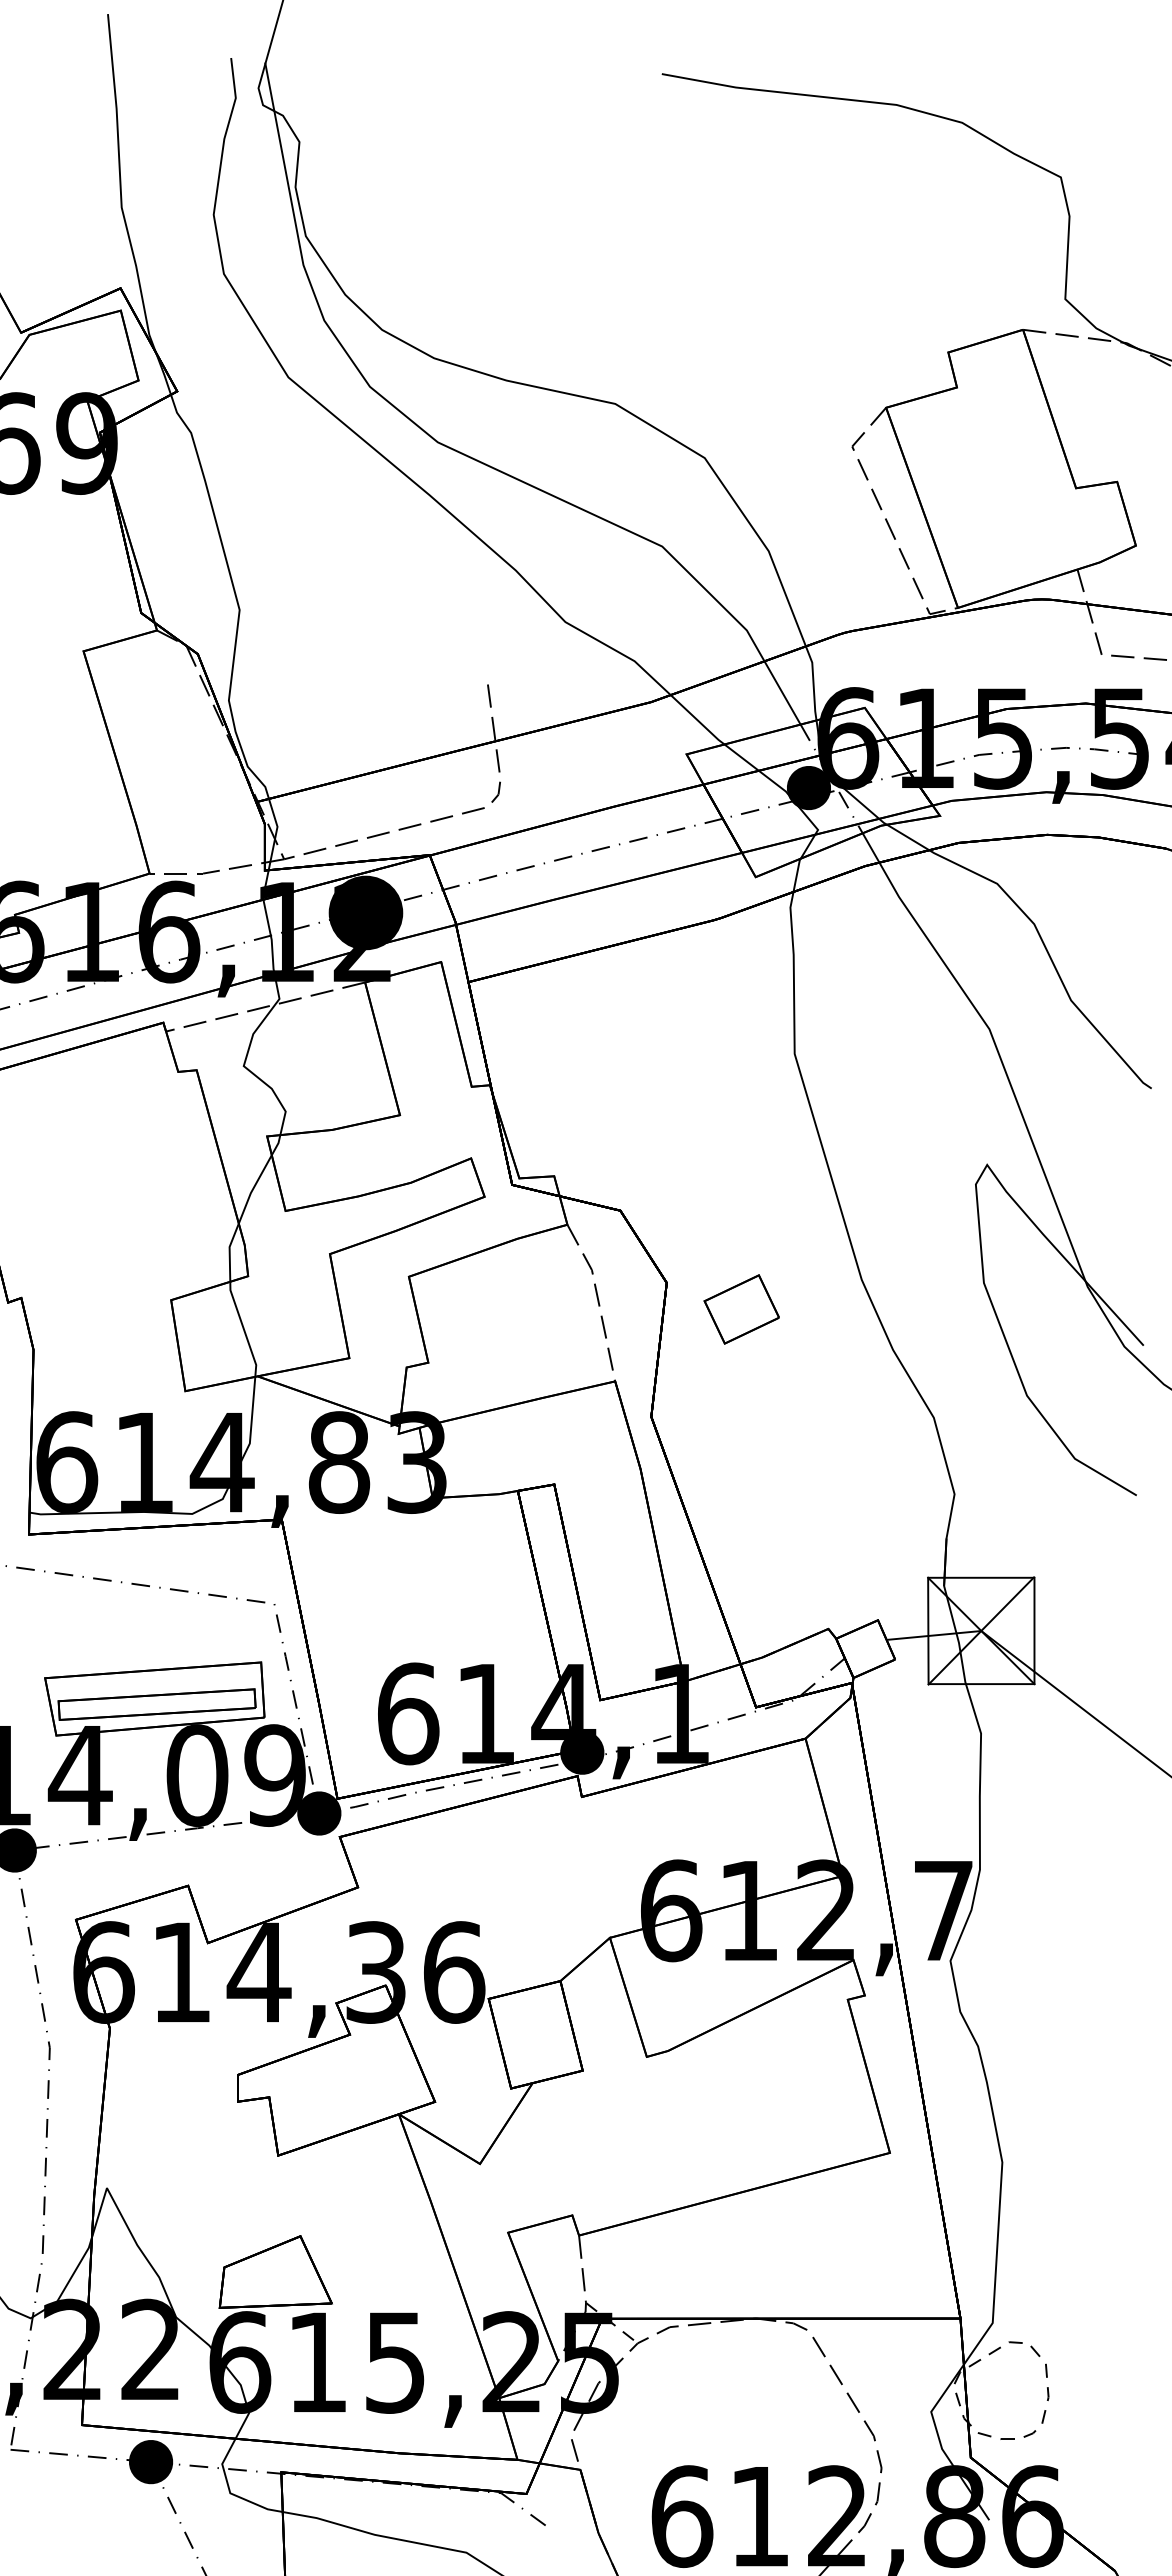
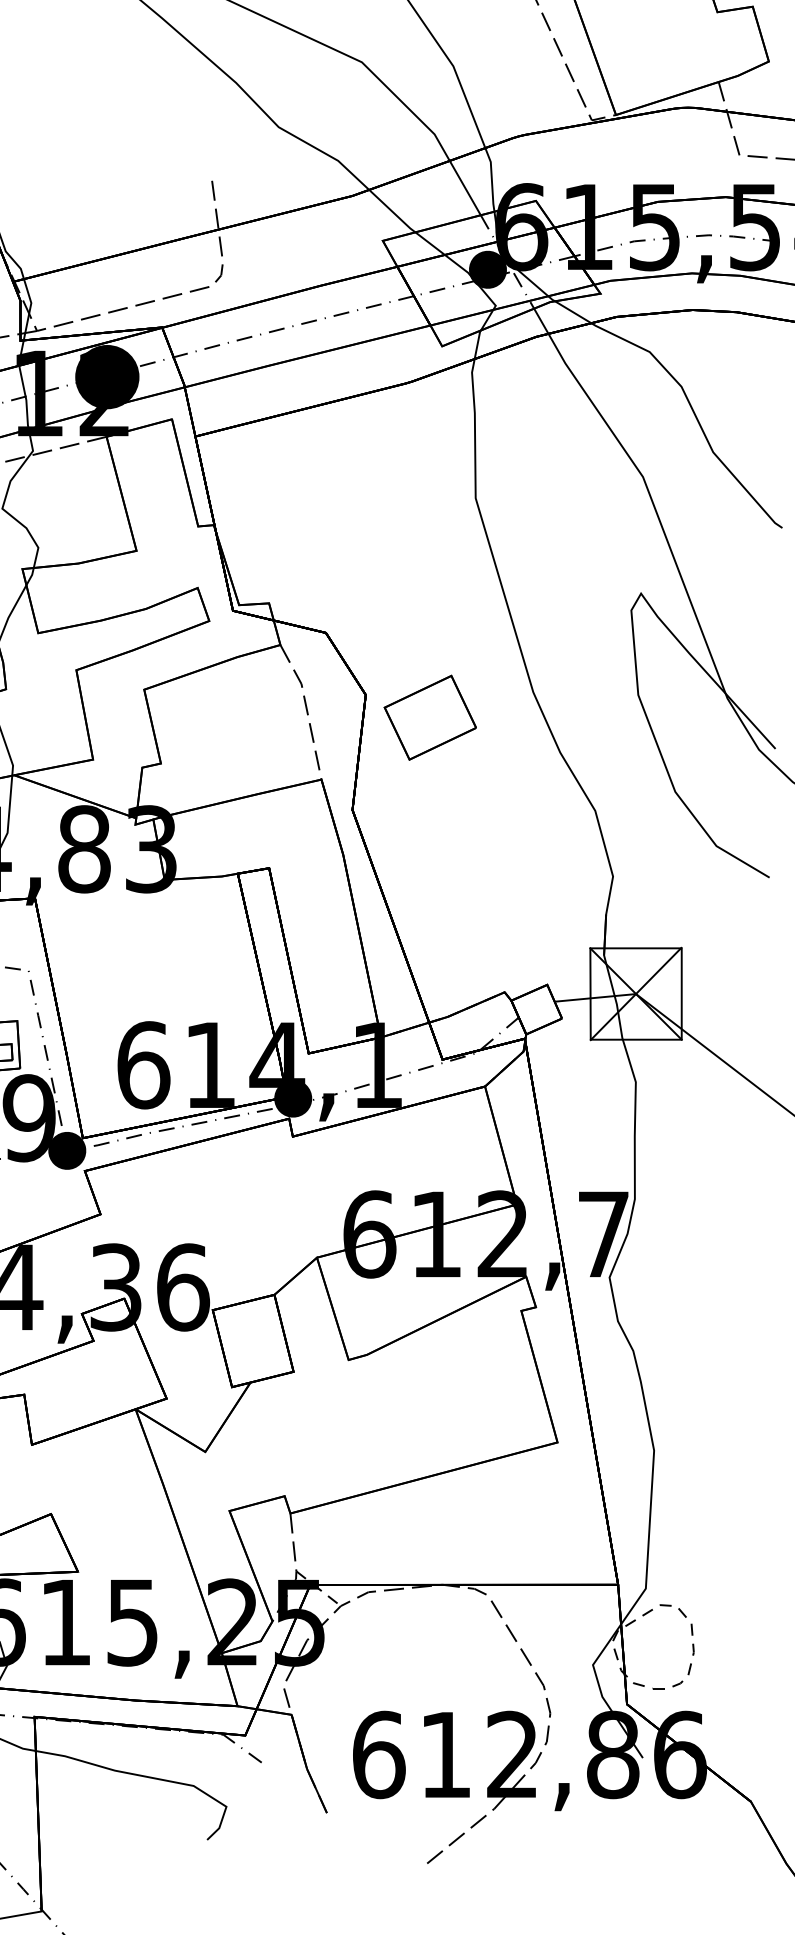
part: (741, 1309) -> (430, 717), size x1.43

